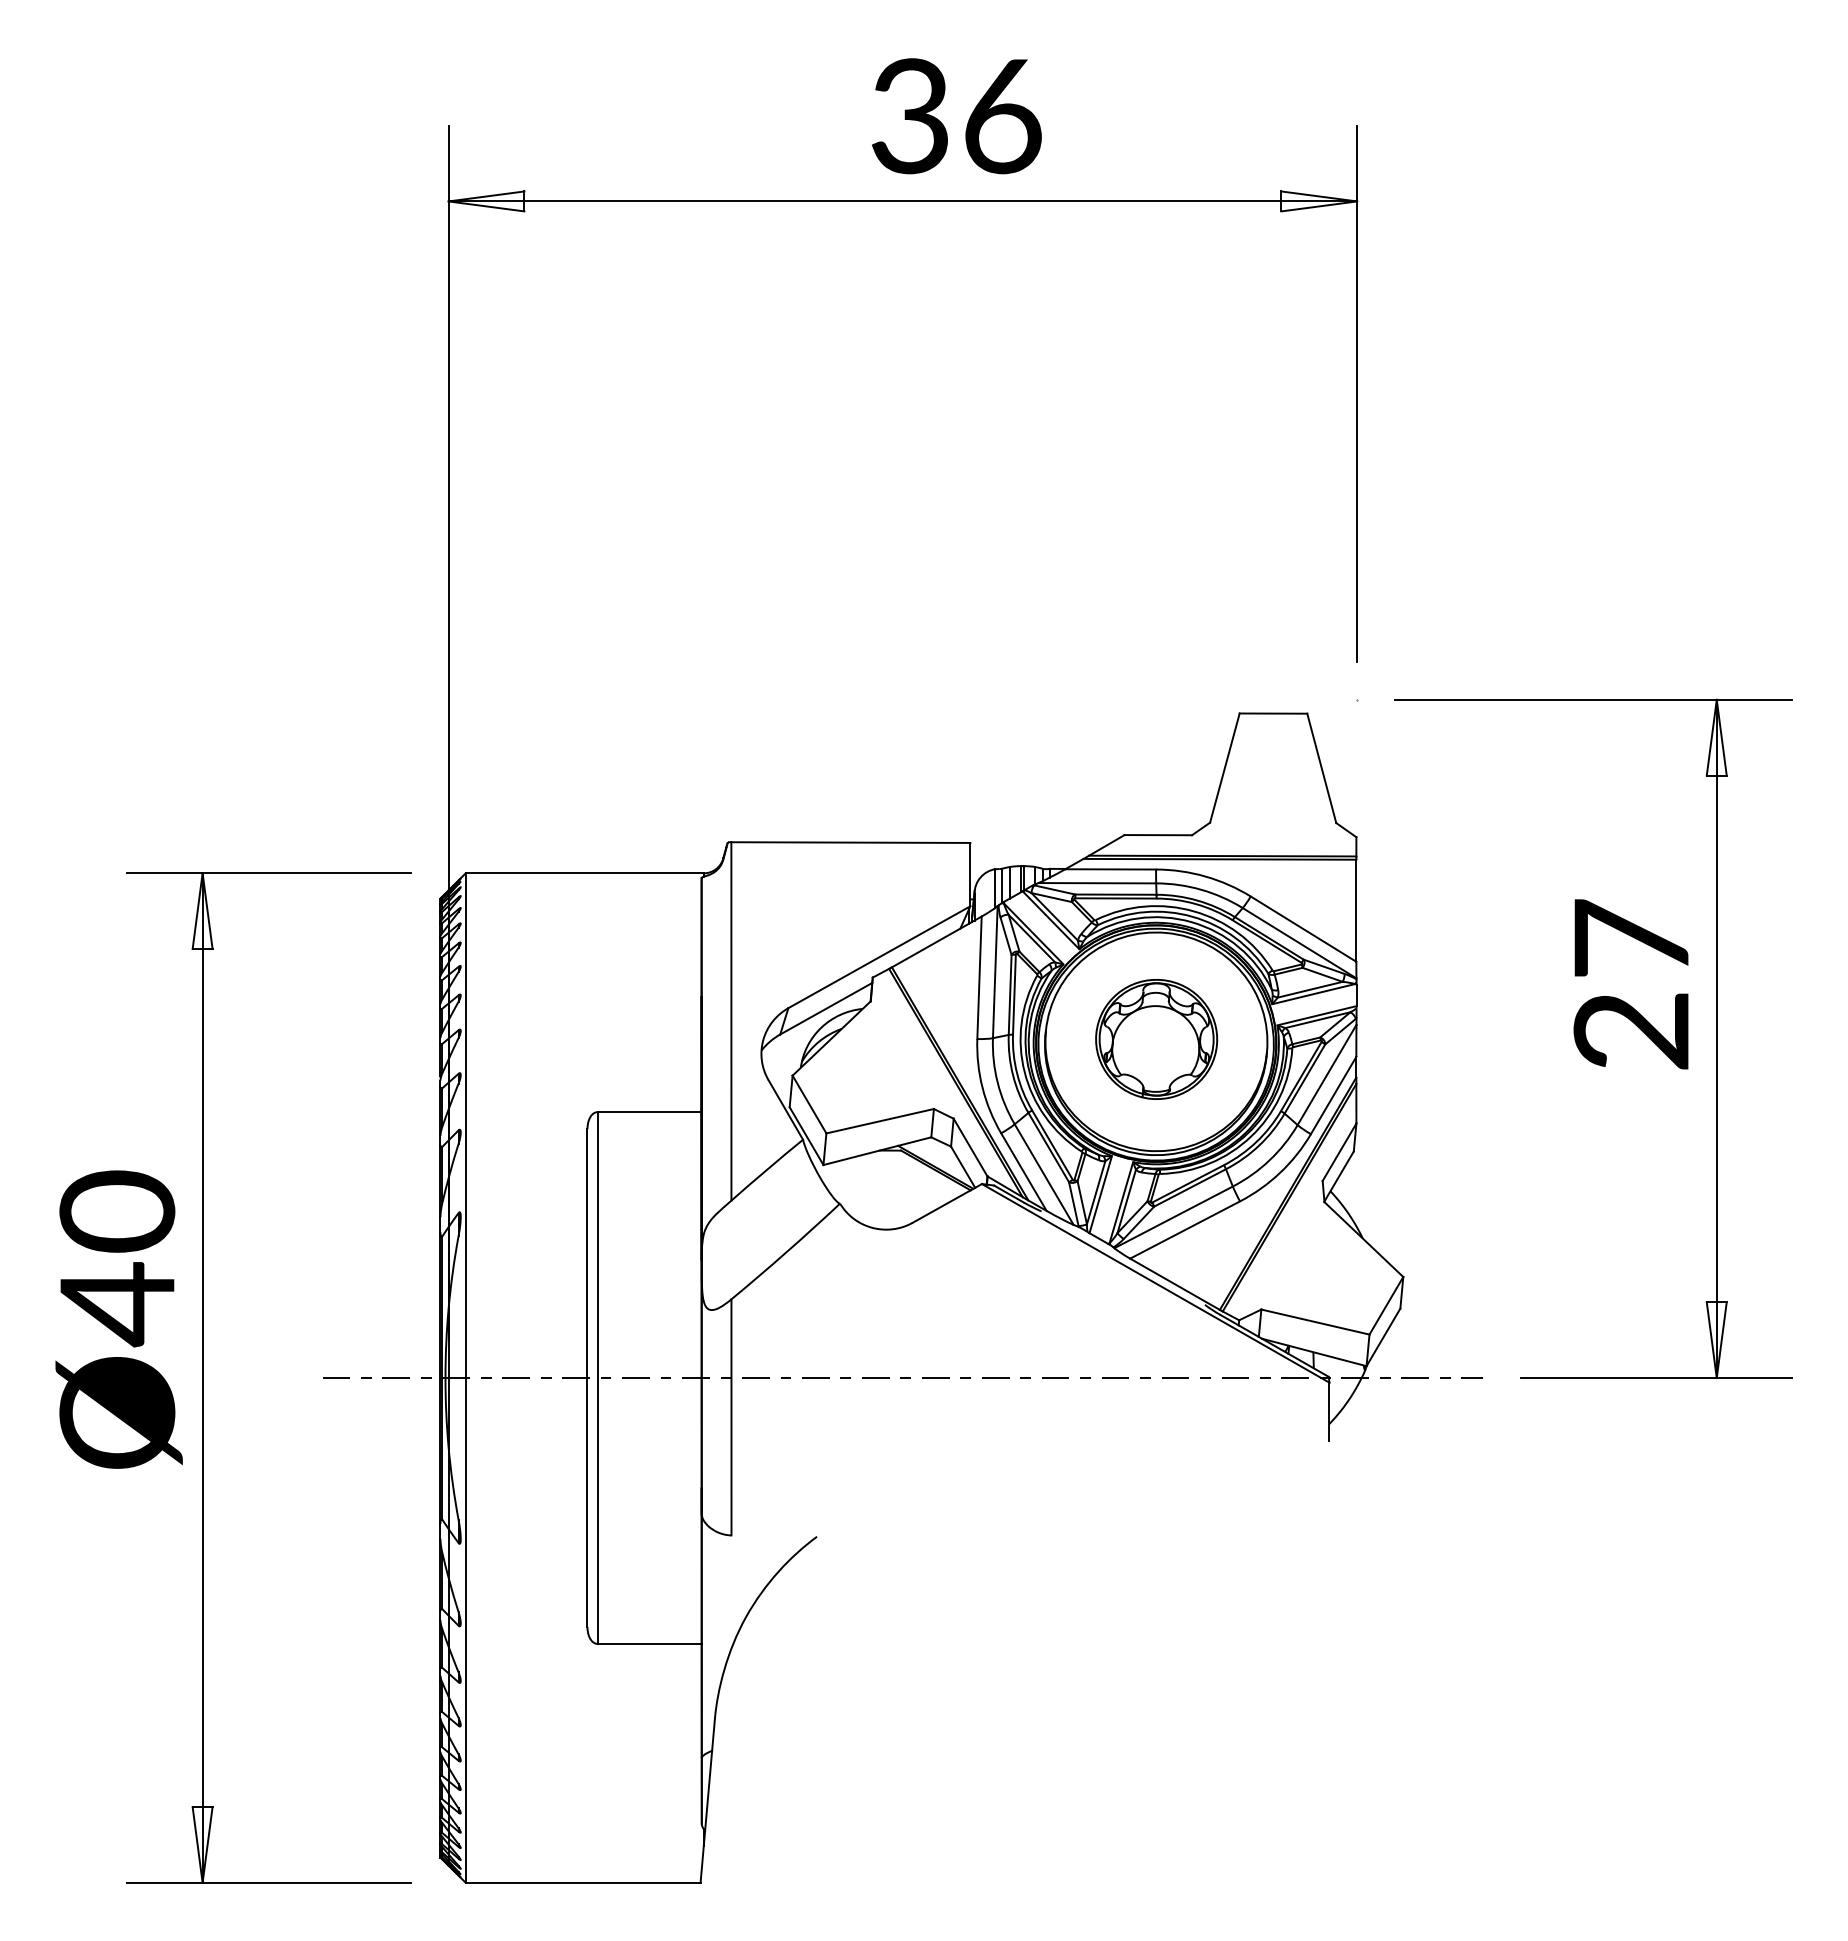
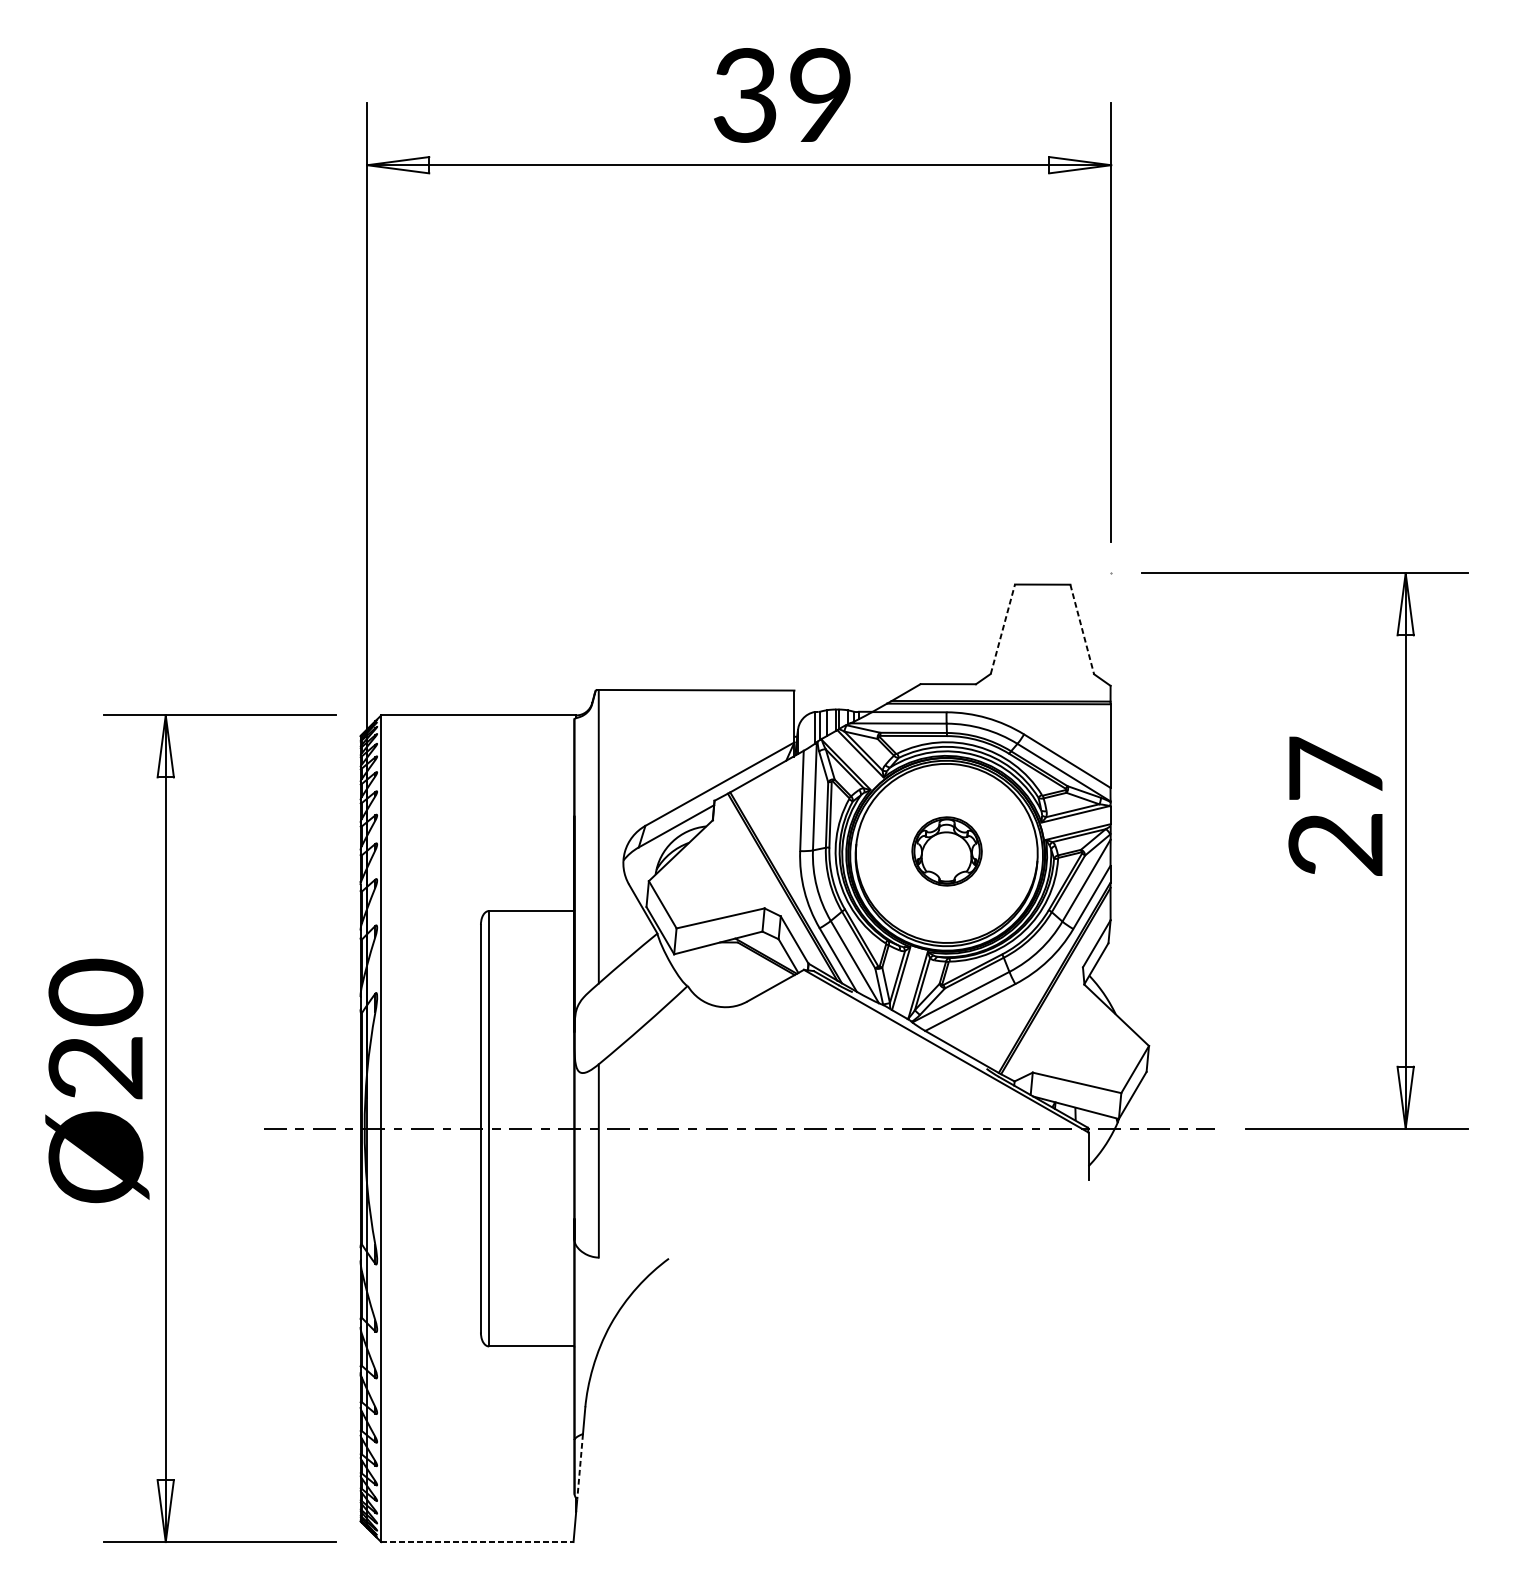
text: (1003, 116) -> (821, 95), 36 -> 39
line: (1224, 768) -> (1002, 629), solid -> dashed
line: (1321, 768) -> (1082, 629), solid -> dashed
part: (1156, 1039) -> (946, 851), size x0.7
text: (116, 1304) -> (95, 1068), Ø40 -> Ø20
line: (708, 1791) -> (580, 1467), solid -> dashed
line: (583, 1882) -> (477, 1541), solid -> dashed

